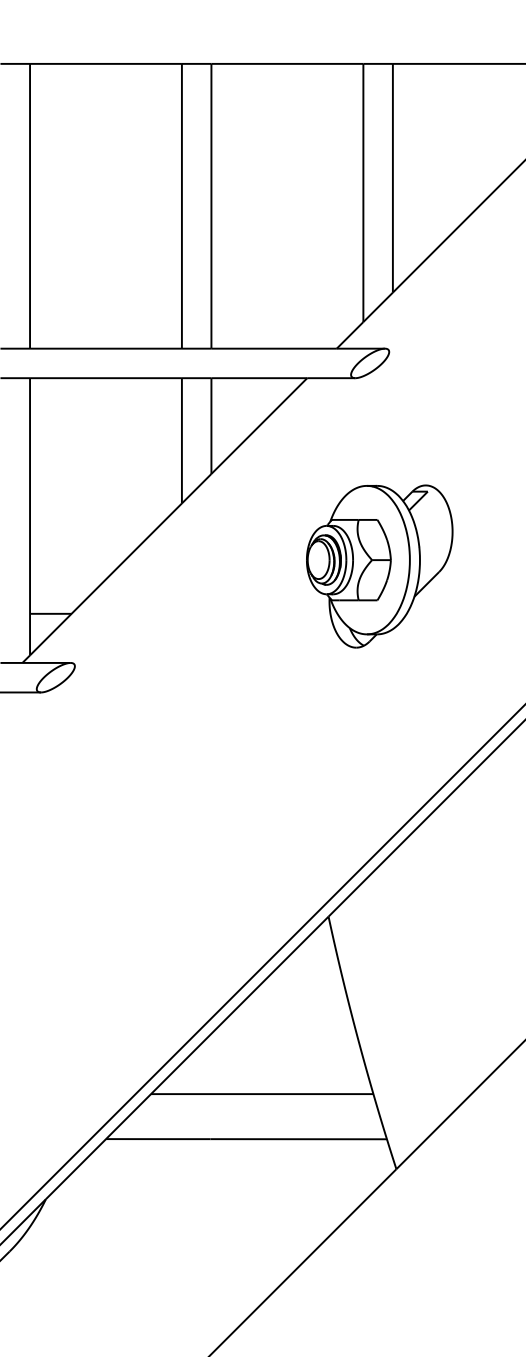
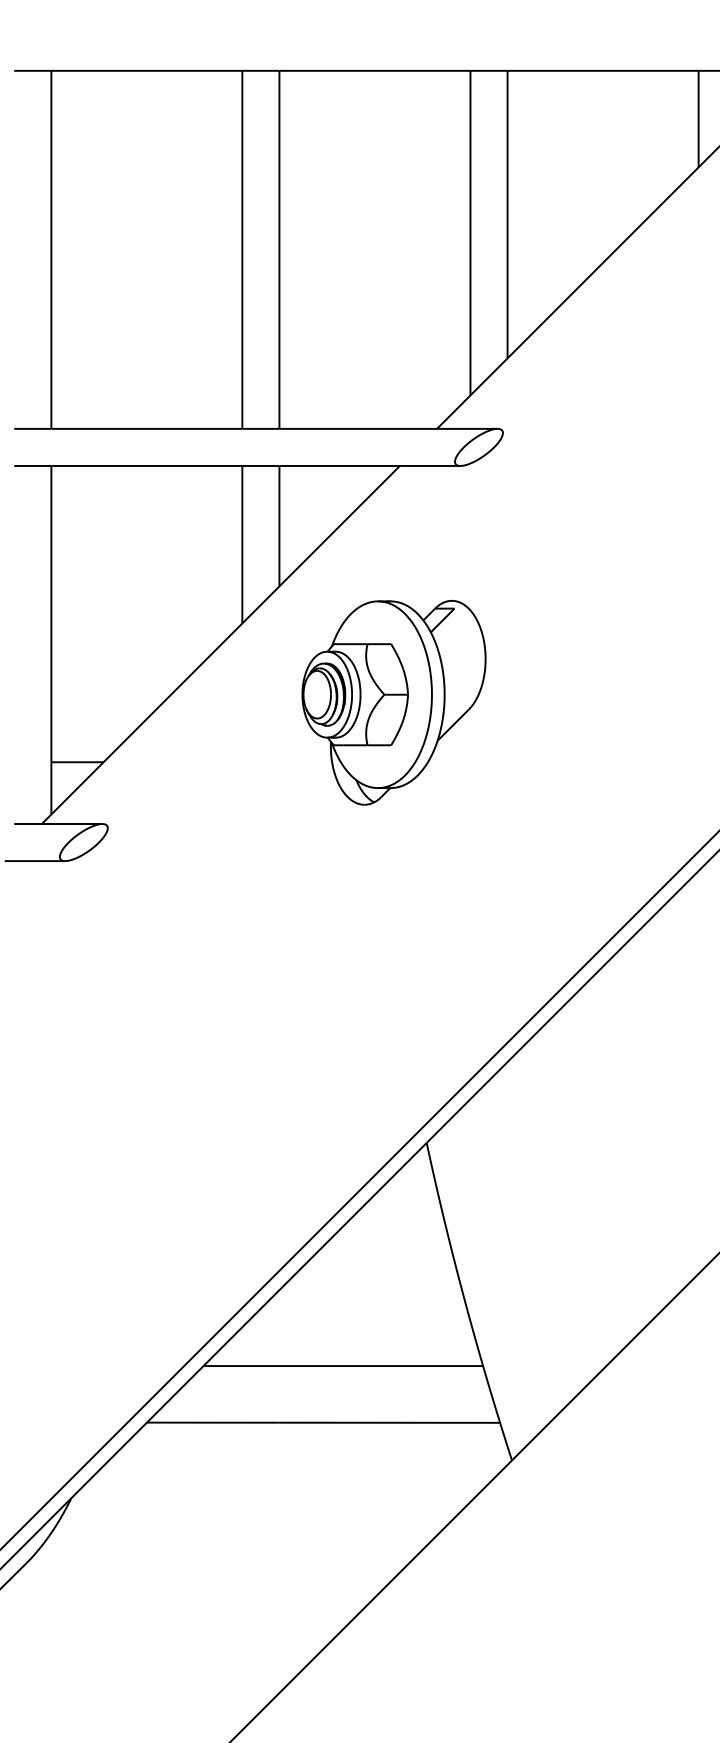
part: (379, 566) -> (393, 702), moved

